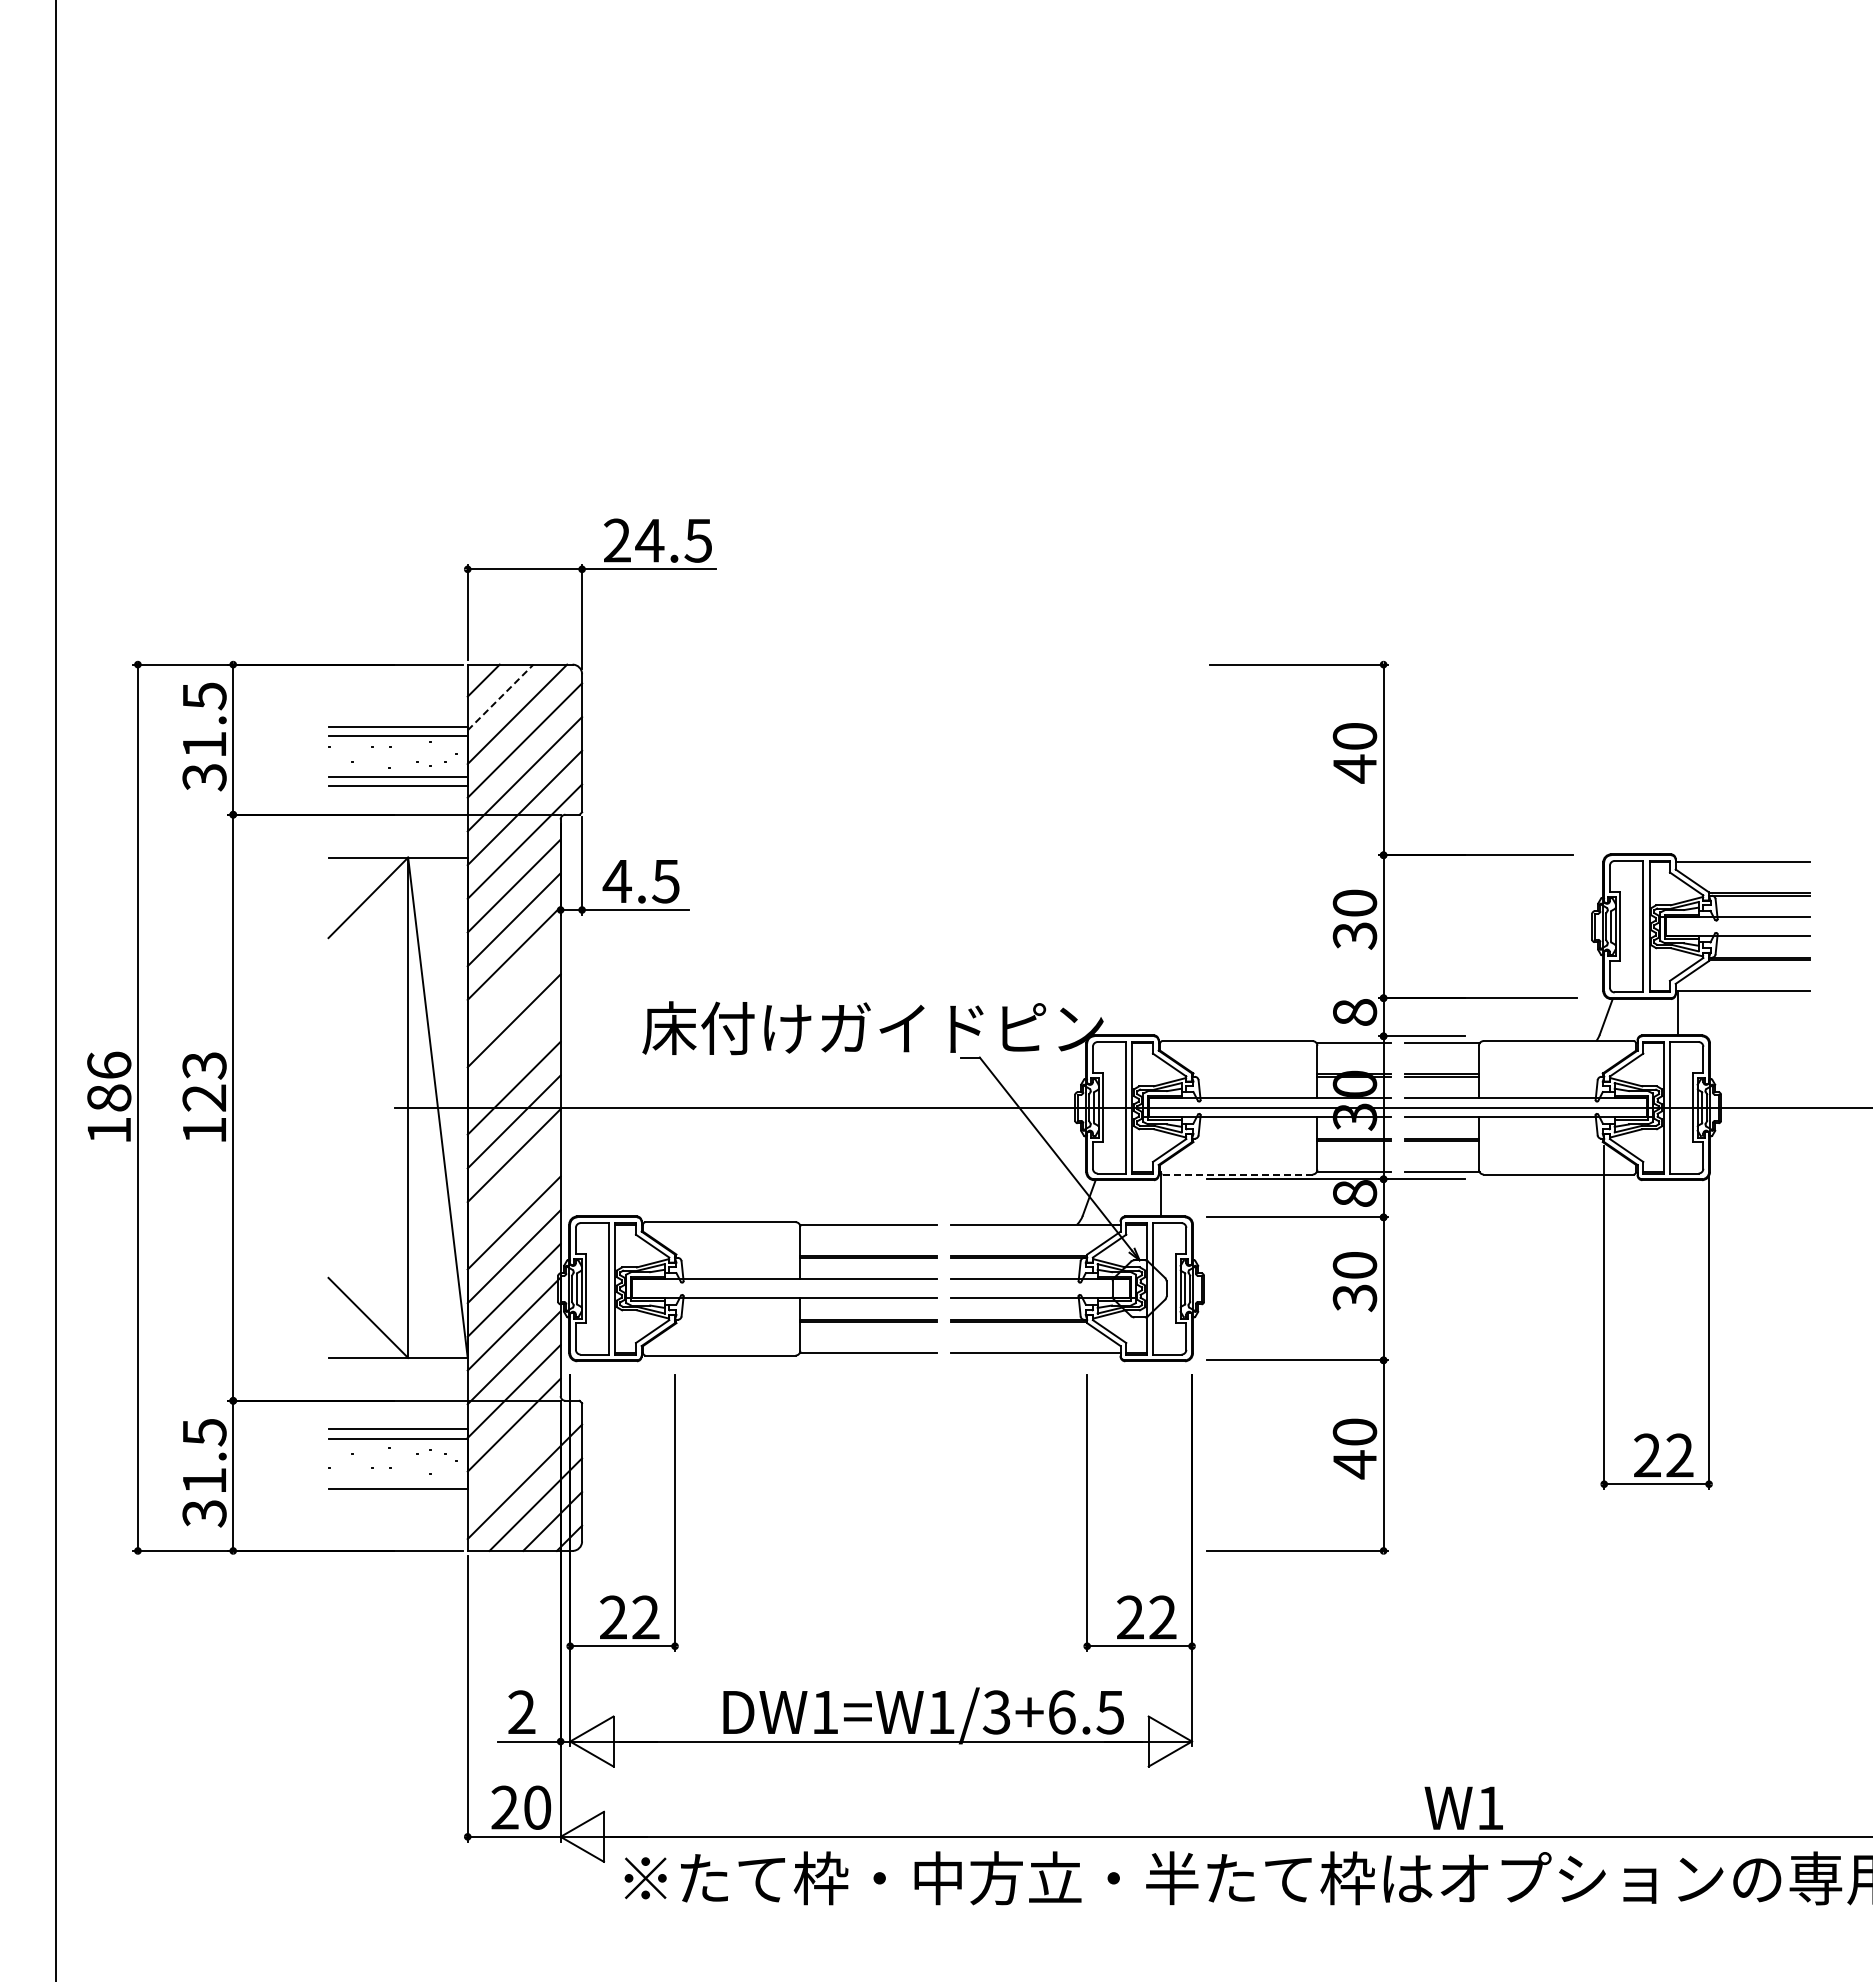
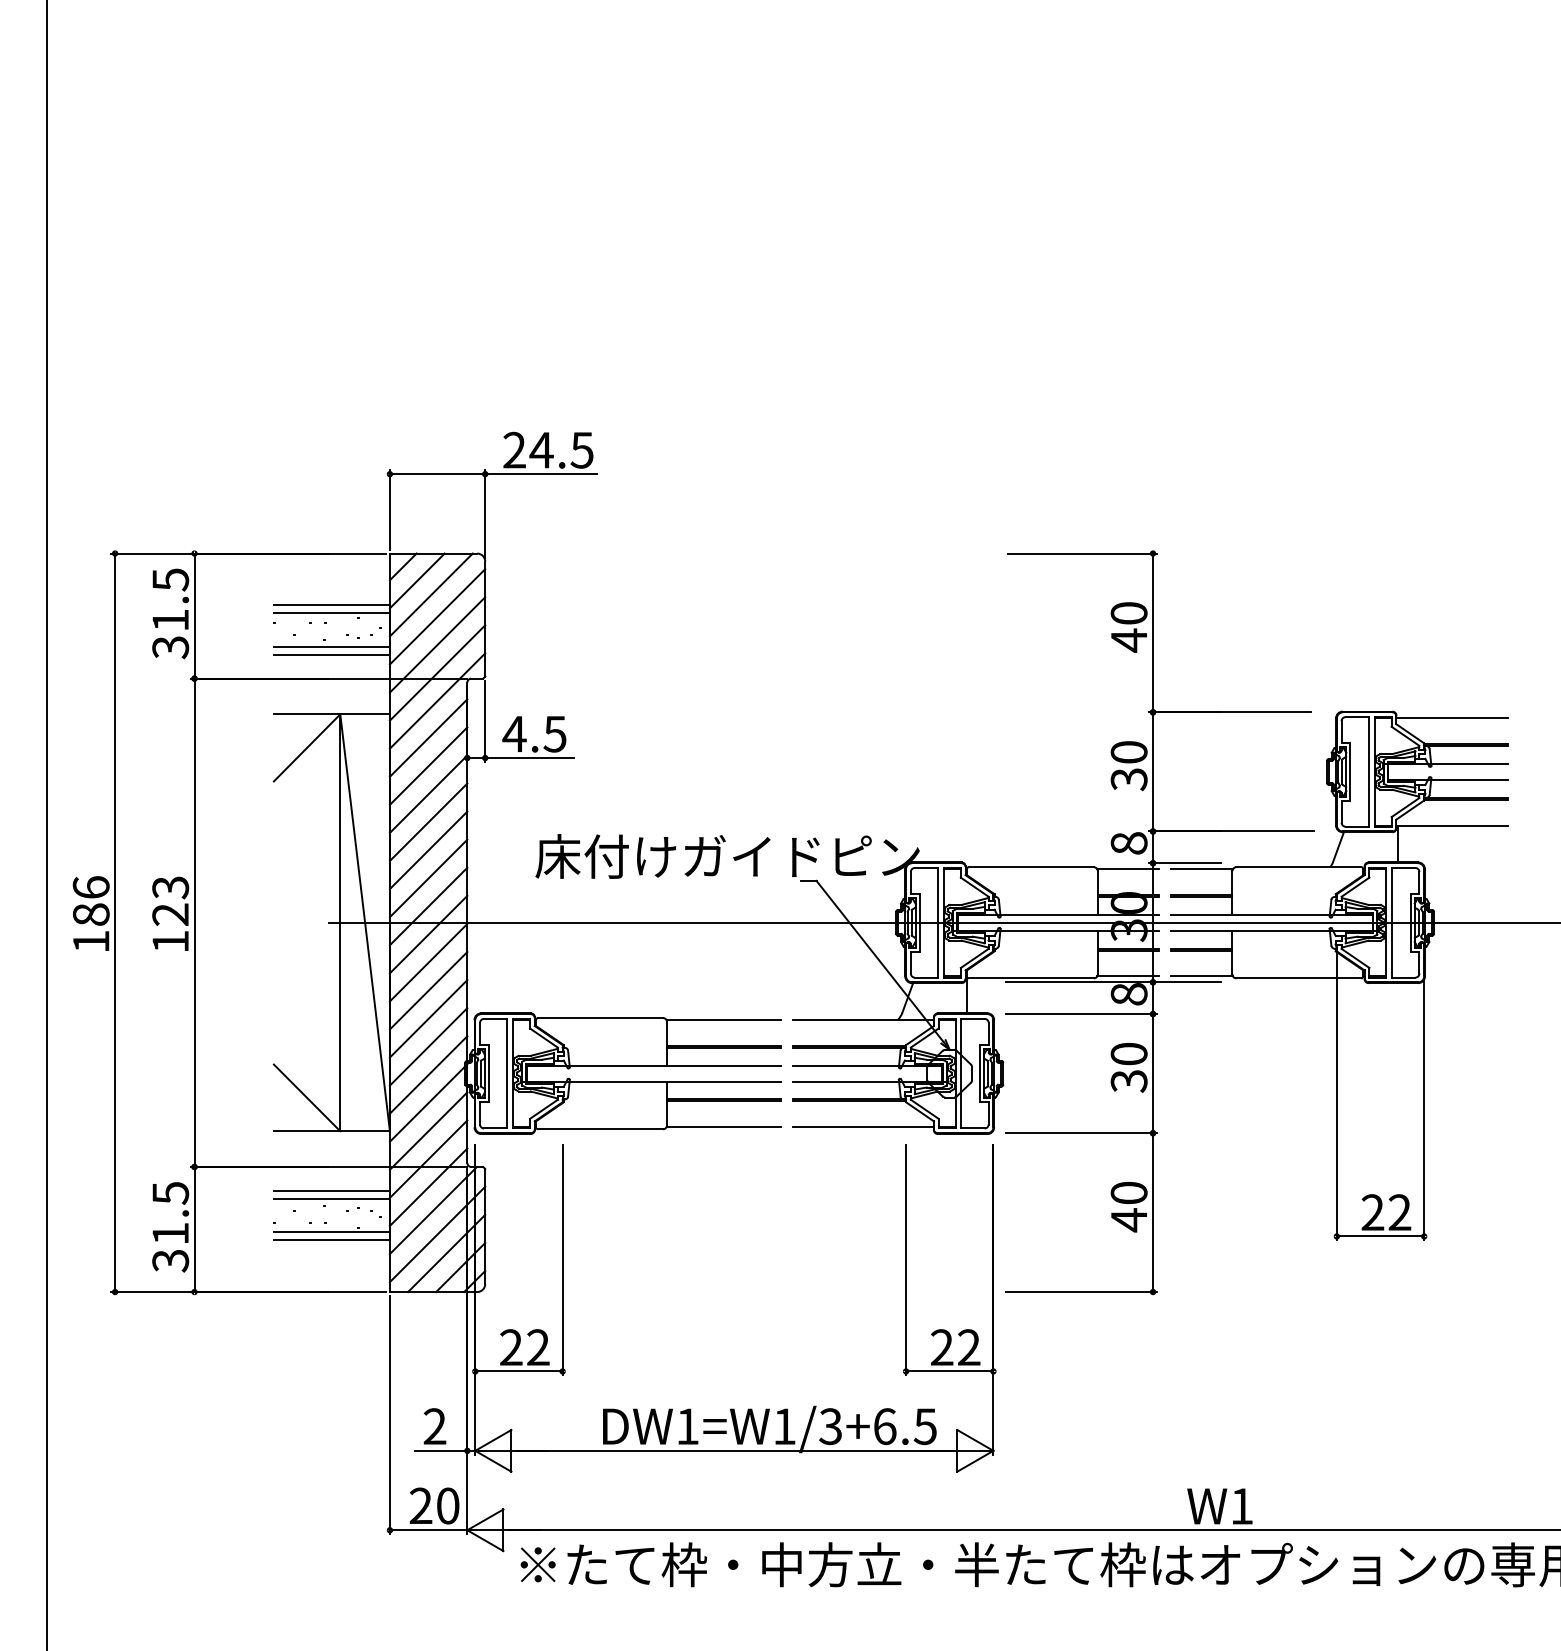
line: (500, 697) -> (417, 580), dashed -> solid
line: (513, 986) -> (428, 821), added
line: (513, 1054) -> (428, 878), added
line: (1237, 1174) -> (1031, 978), dashed -> solid
line: (513, 1188) -> (428, 990), added
line: (519, 1452) -> (433, 1210), added
line: (397, 1479) -> (331, 1232), added

